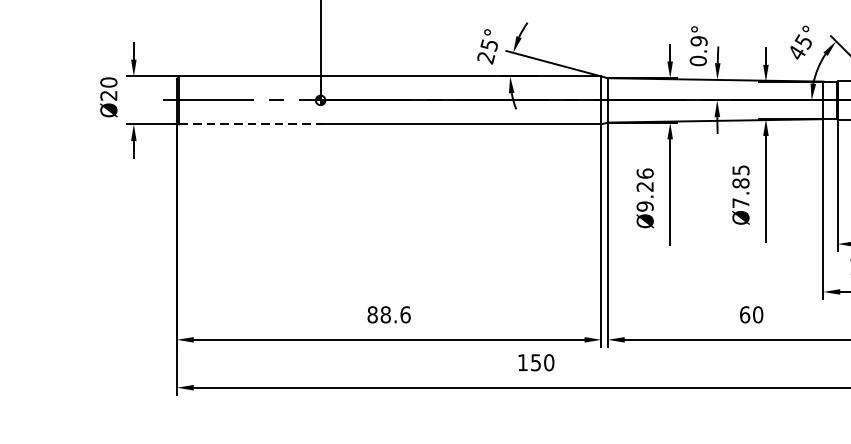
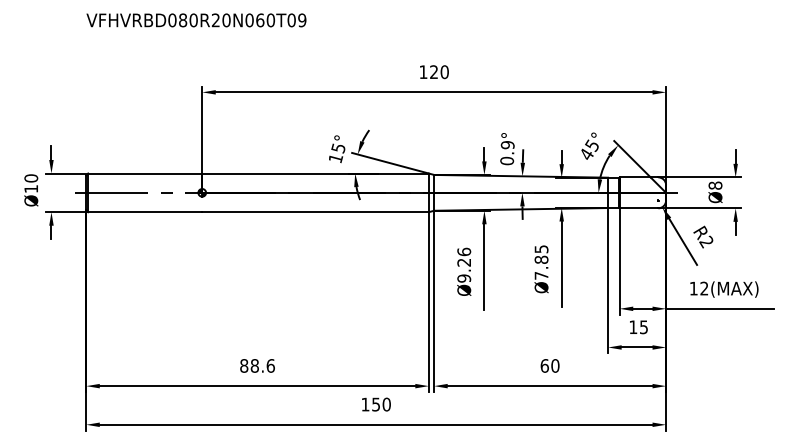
text: (485, 57) -> (335, 158), 25° -> 15°
text: (107, 96) -> (30, 189), Ø20 -> Ø10
line: (250, 124) -> (145, 212), dashed -> solid

